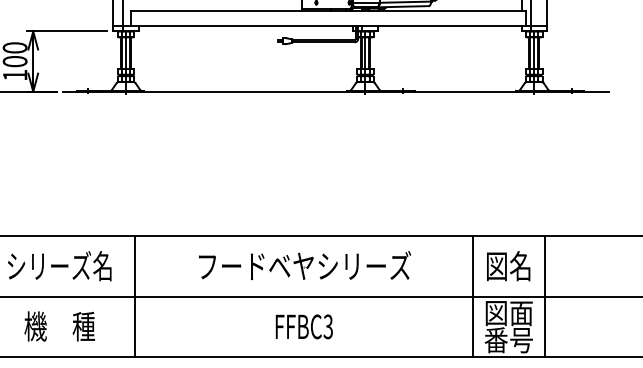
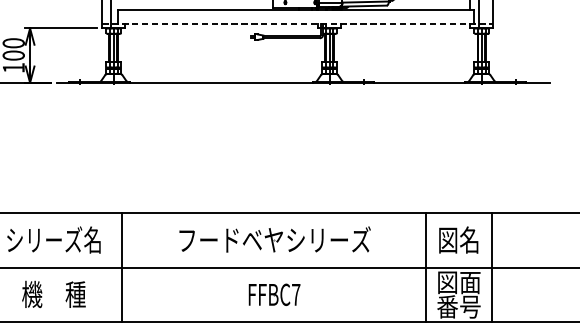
line: (330, 26) -> (298, 23), solid -> dashed
text: (328, 326) -> (296, 294), FFBC3 -> FFBC7

